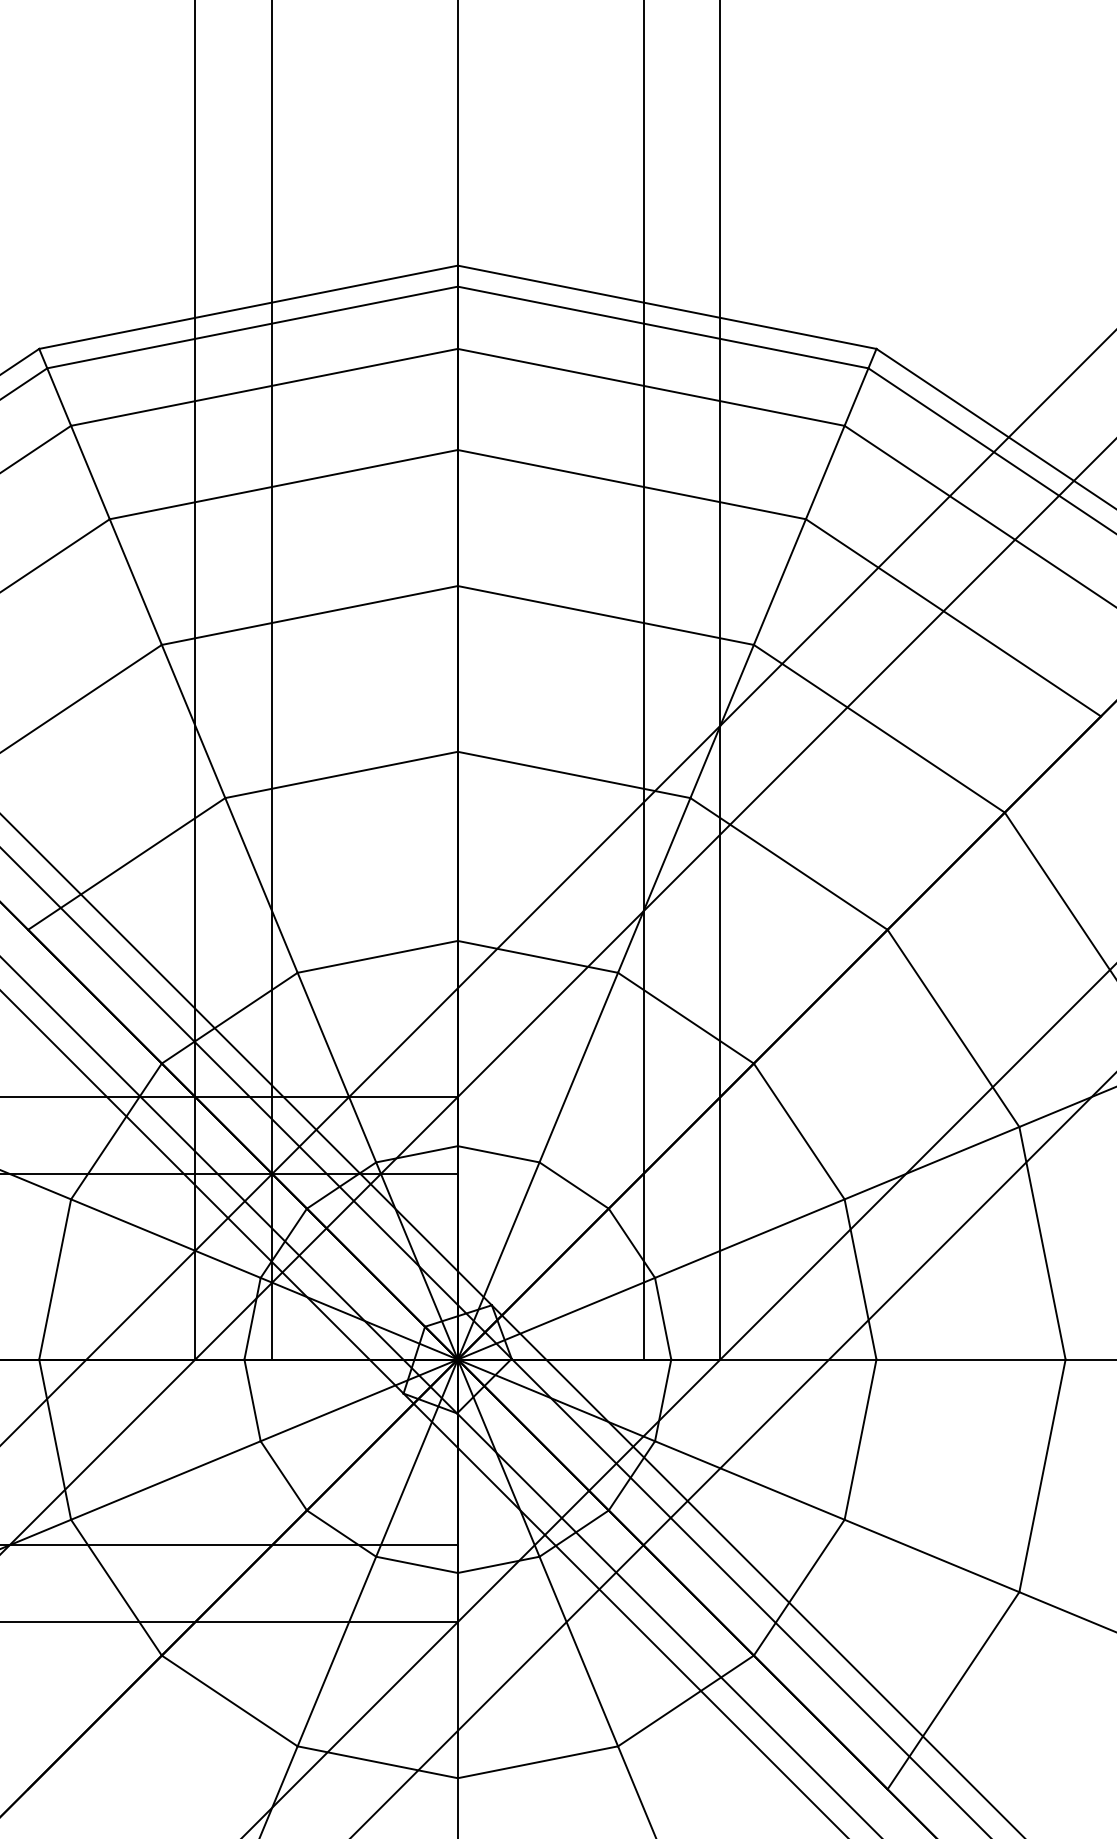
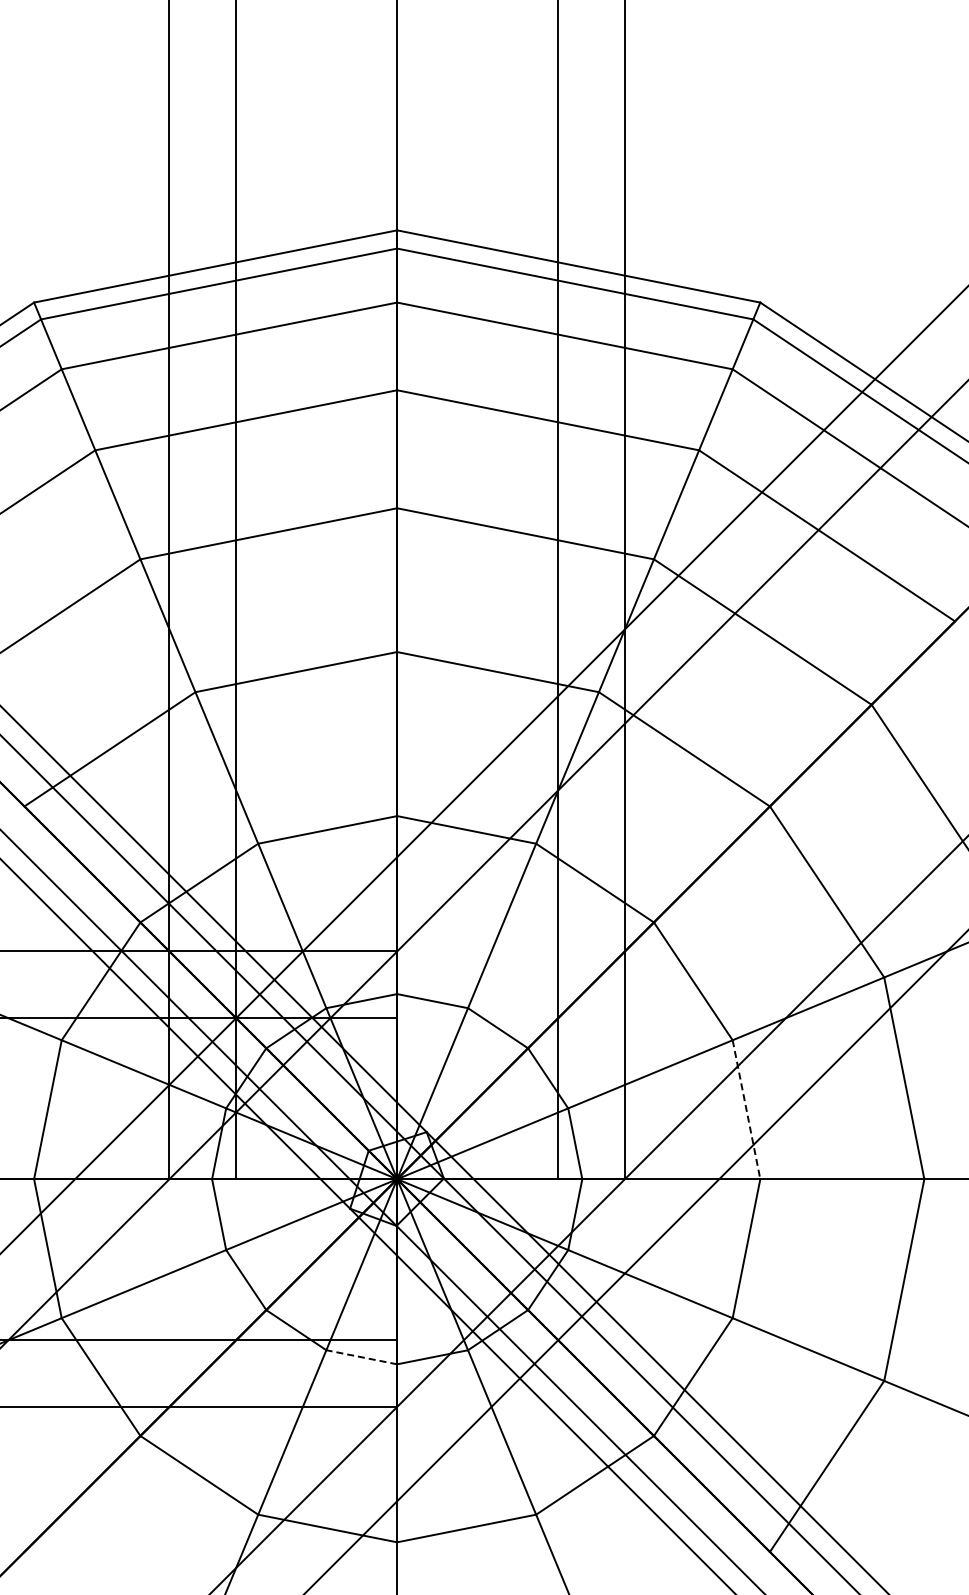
line: (860, 1279) -> (746, 1109), solid -> dashed
line: (416, 1565) -> (361, 1357), solid -> dashed

